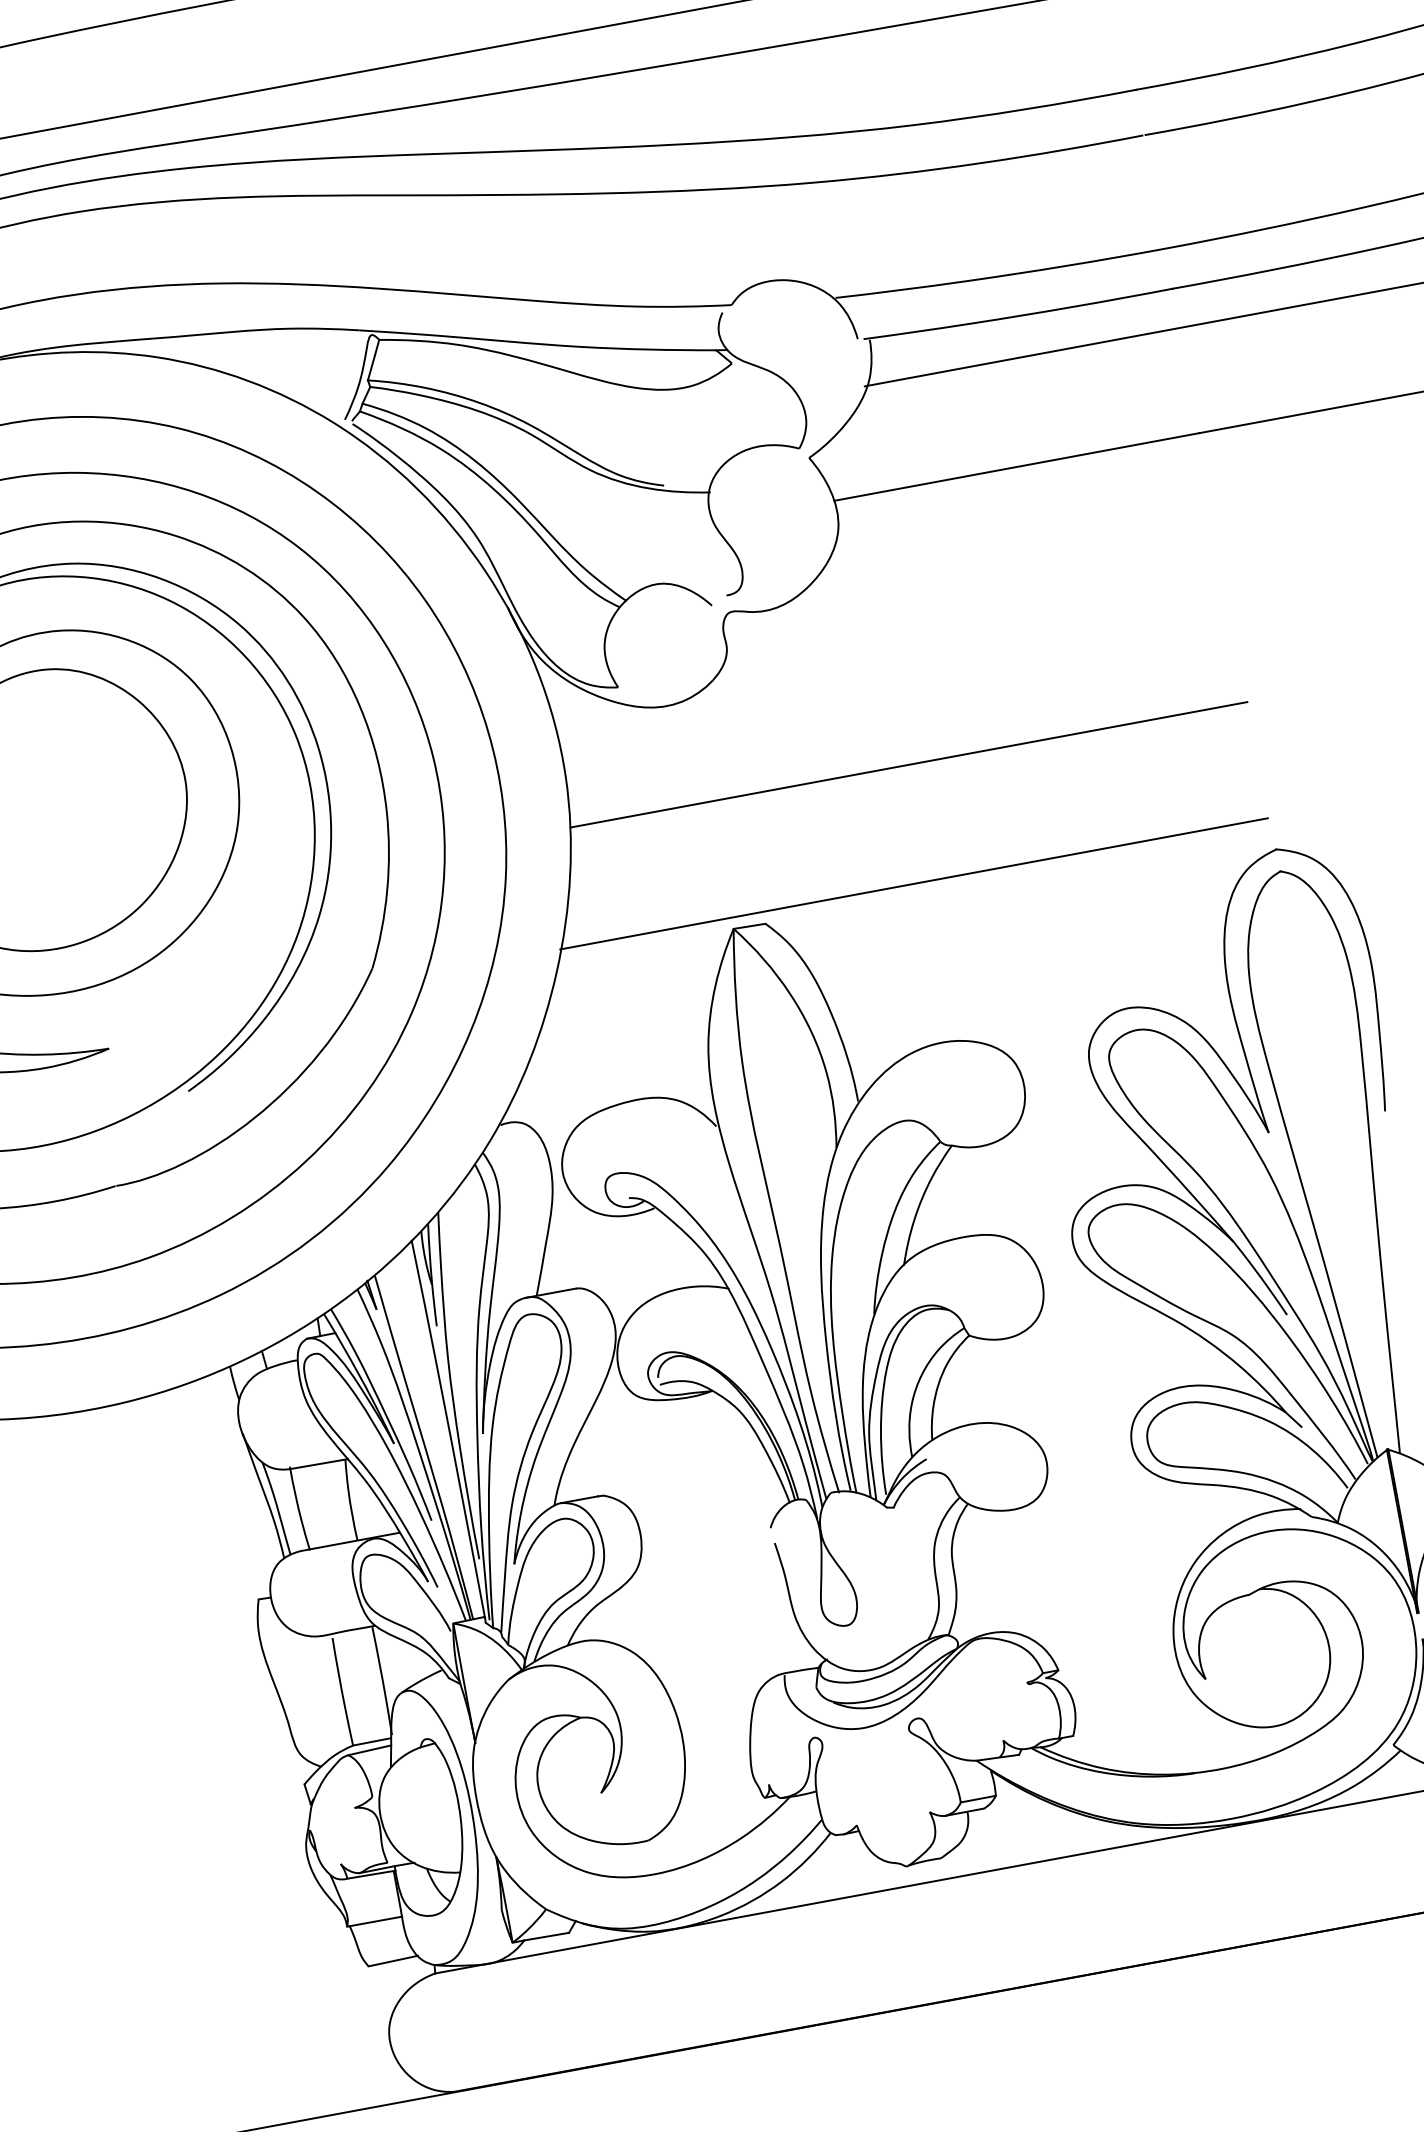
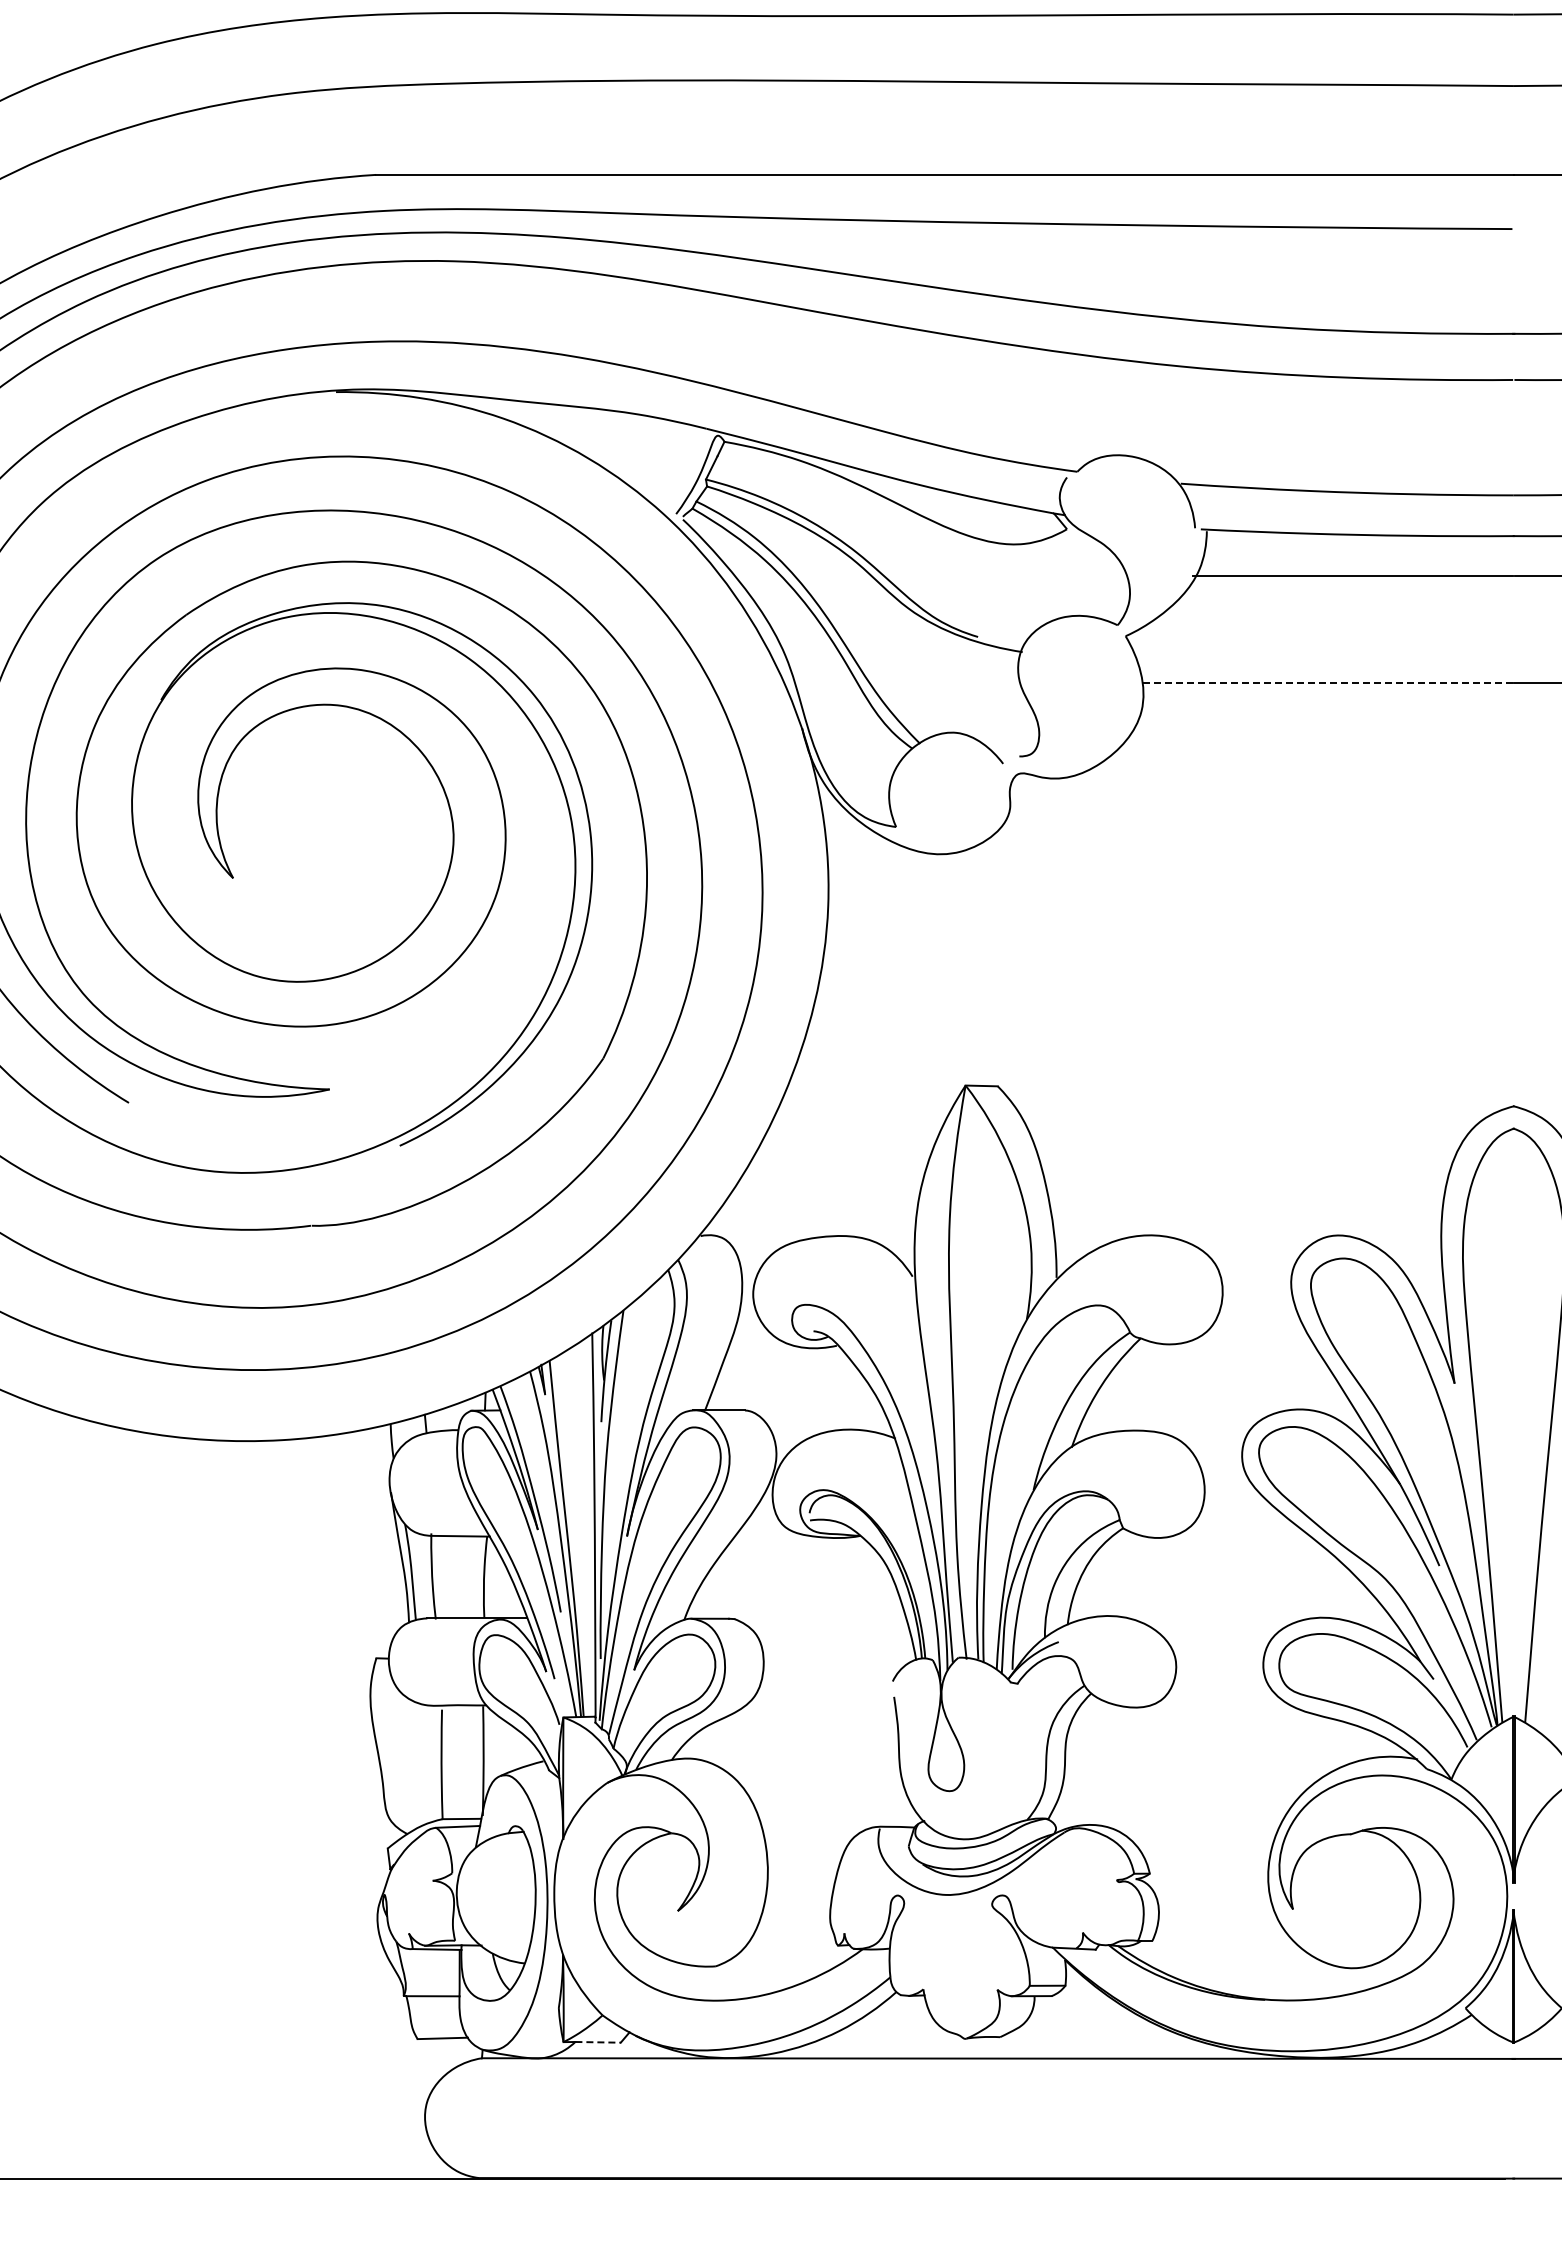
line: (1016, 466) -> (1328, 682), solid -> dashed
line: (908, 765) -> (1167, 956), removed
line: (914, 884) -> (1151, 1074), removed
line: (547, 1936) -> (598, 2042), solid -> dashed

